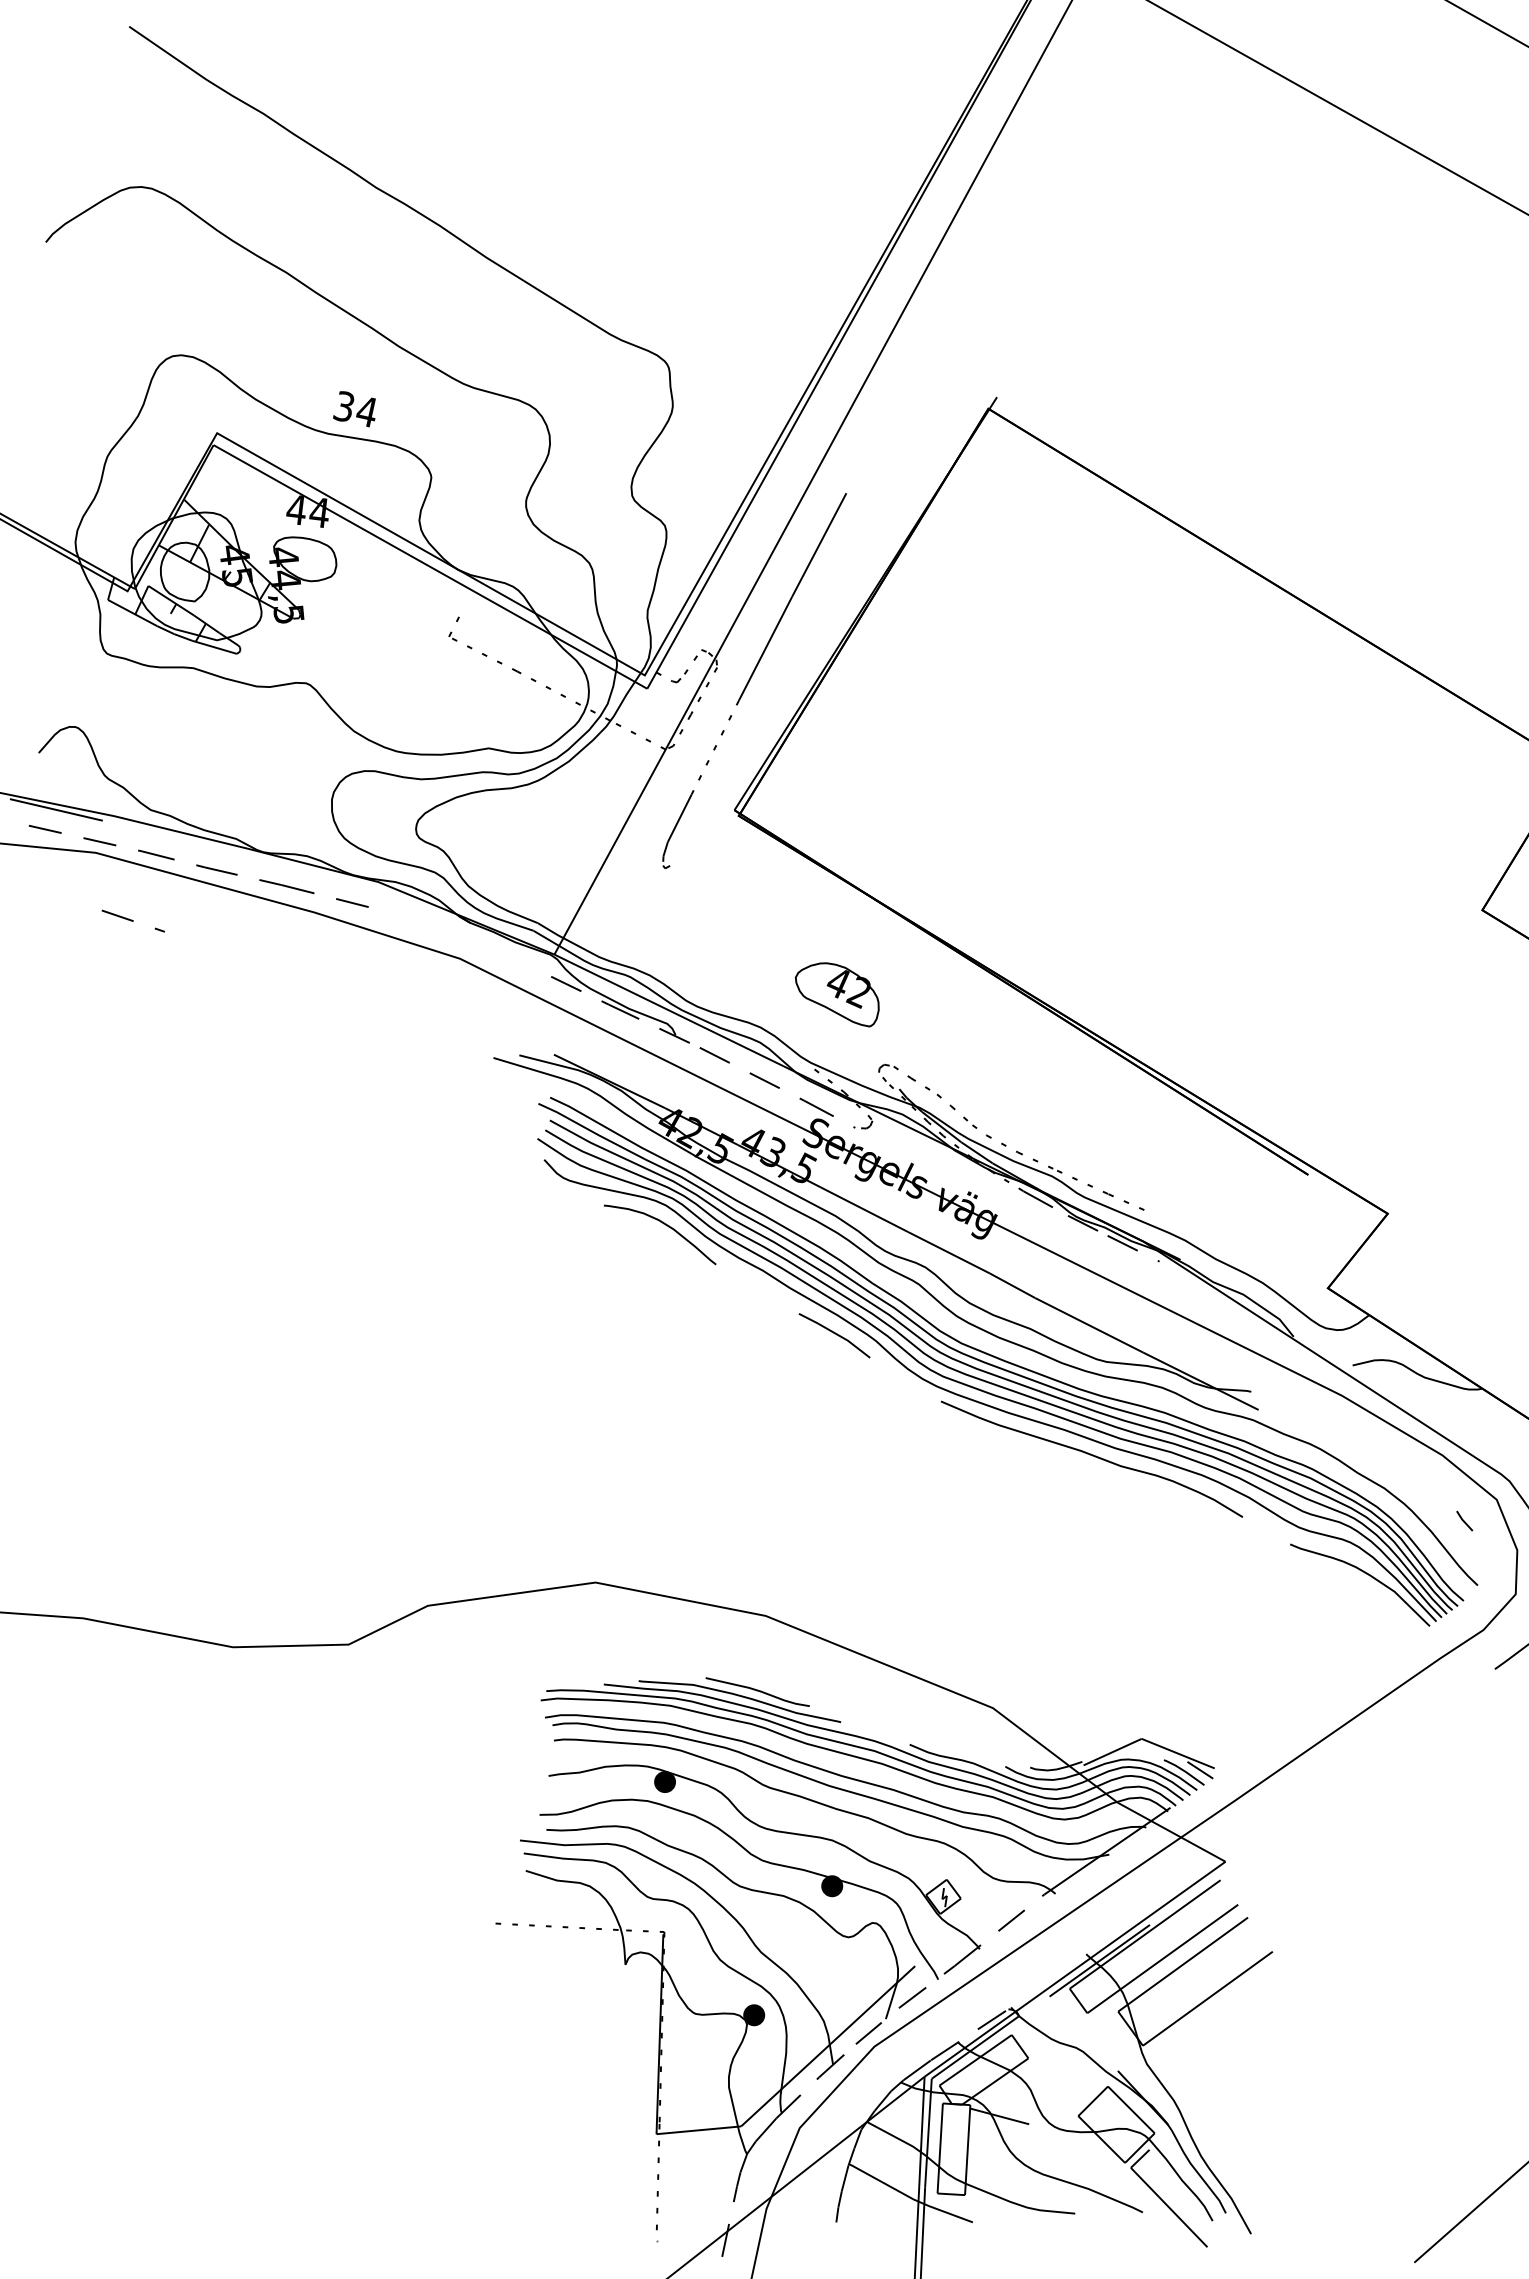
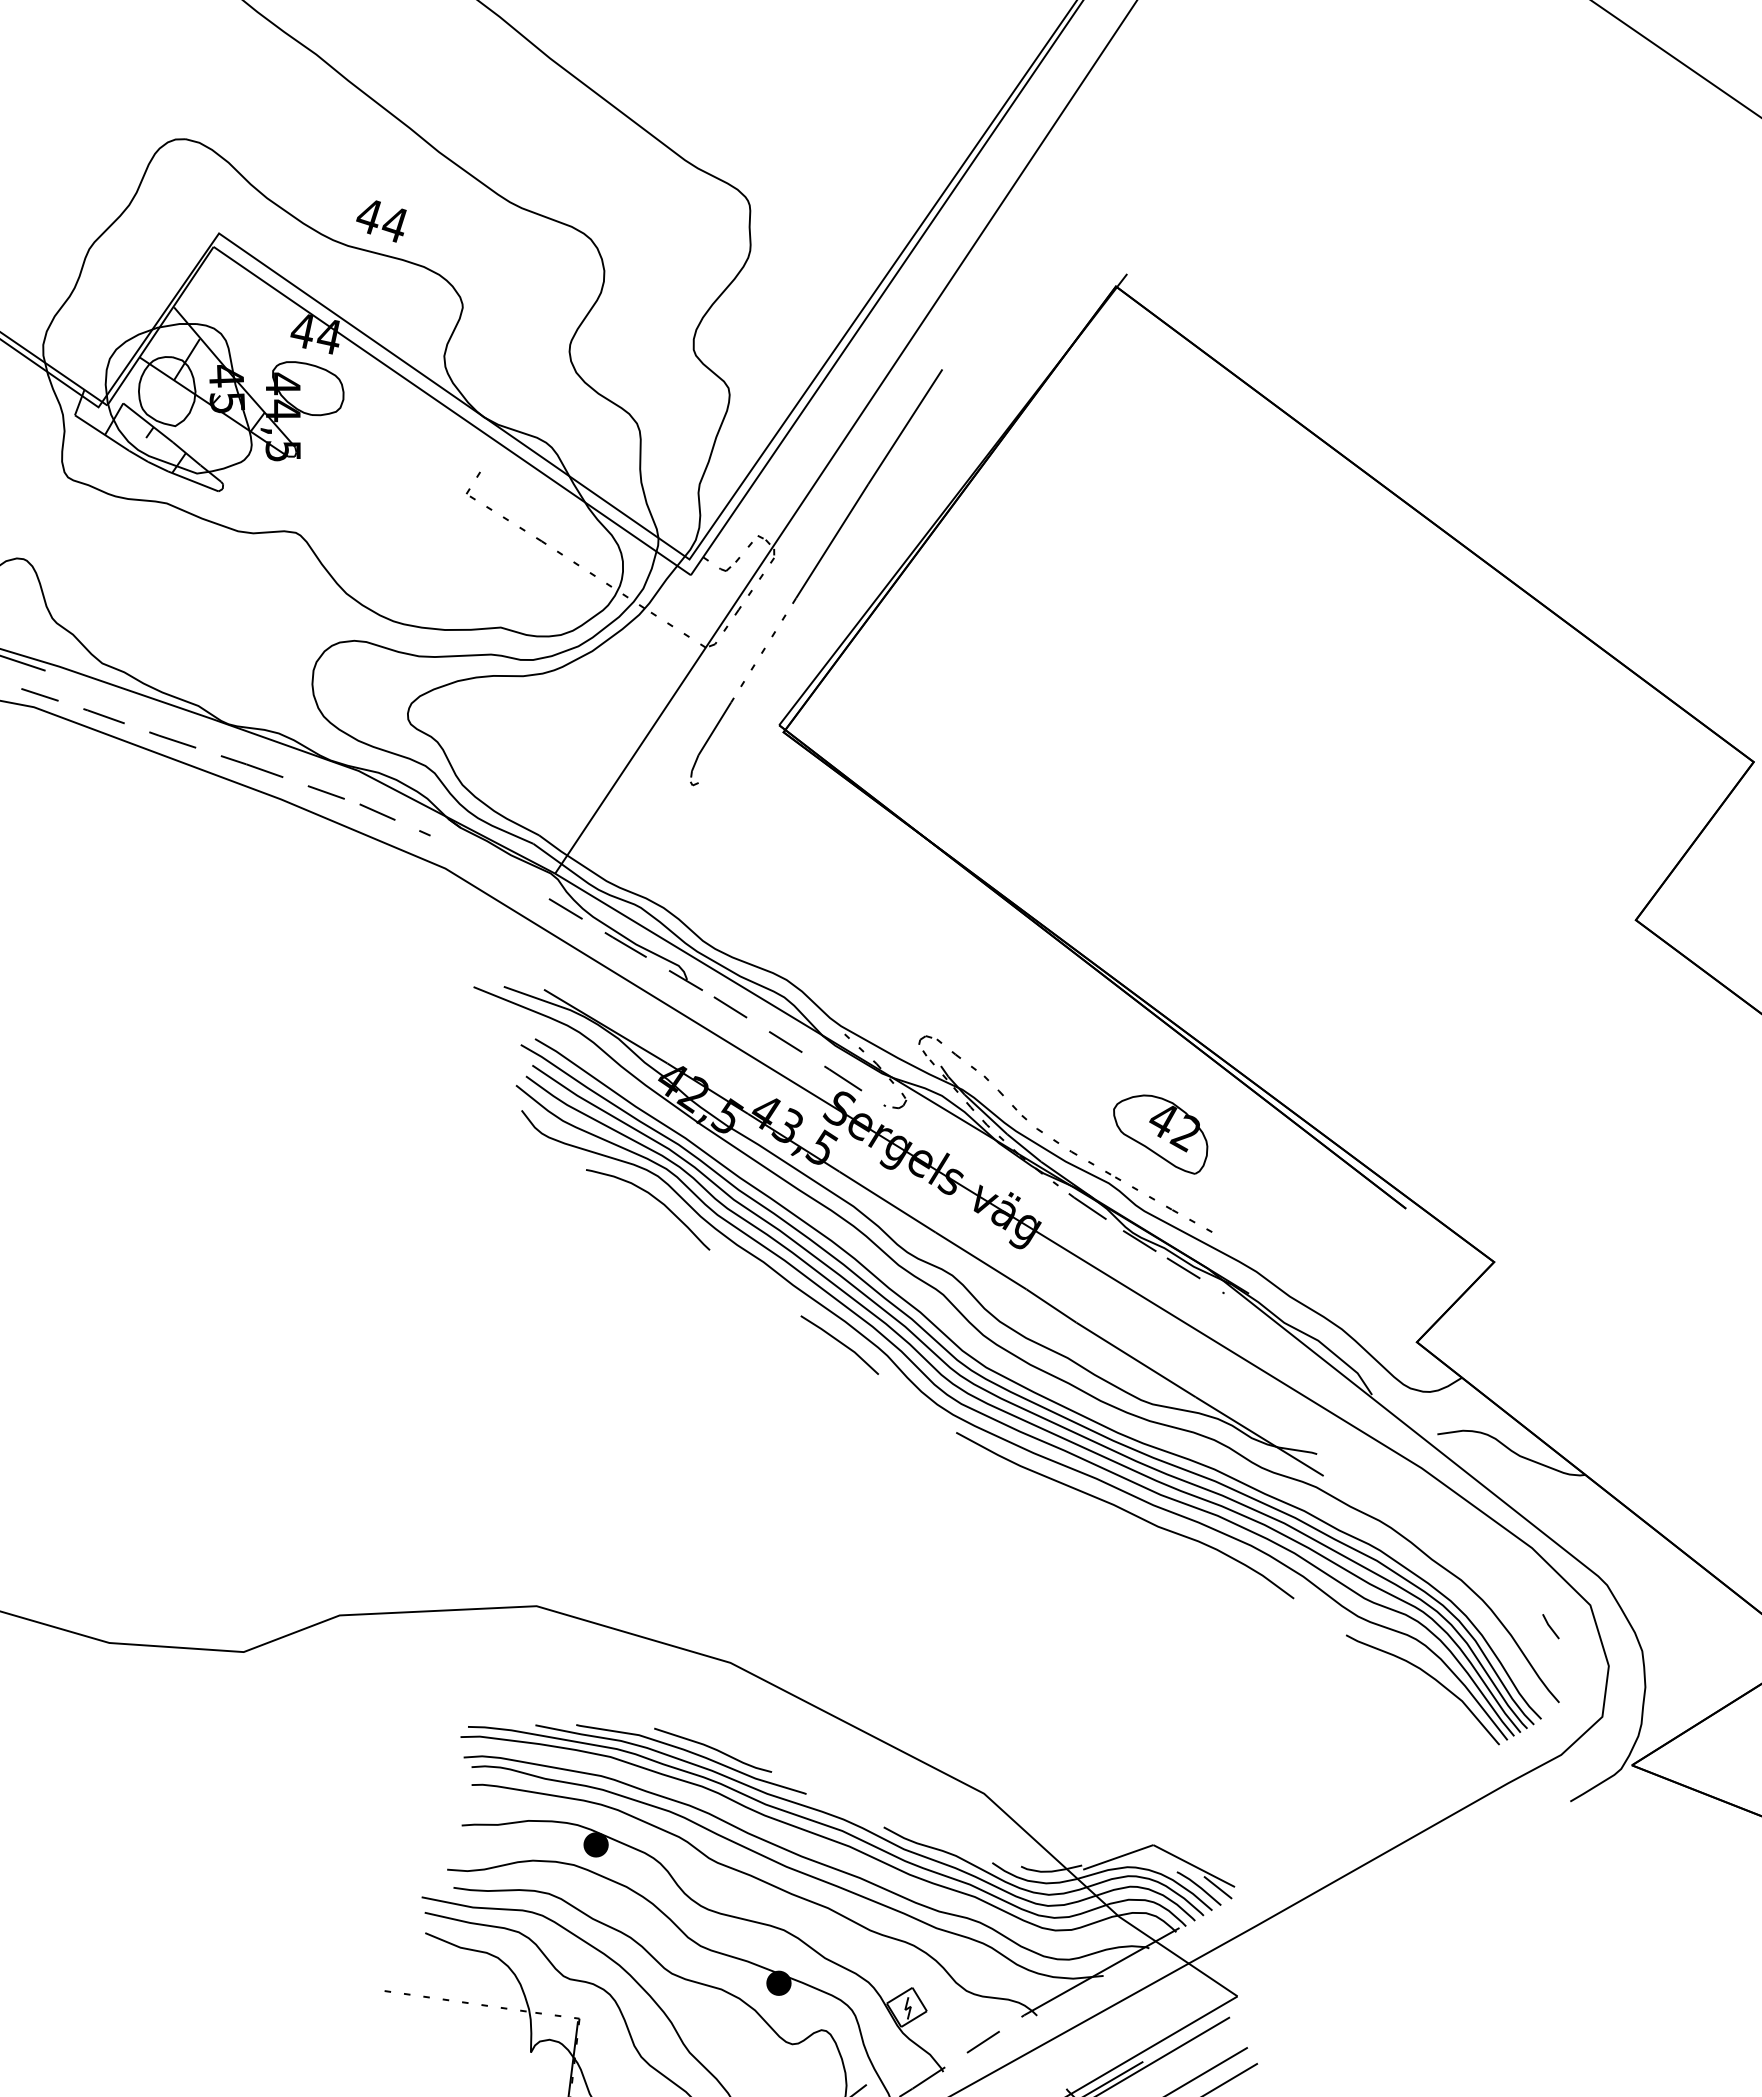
text: (343, 406) -> (368, 215), 34 -> 44
line: (132, 920) -> (394, 819), moved
part: (836, 994) -> (1159, 1133), moved

